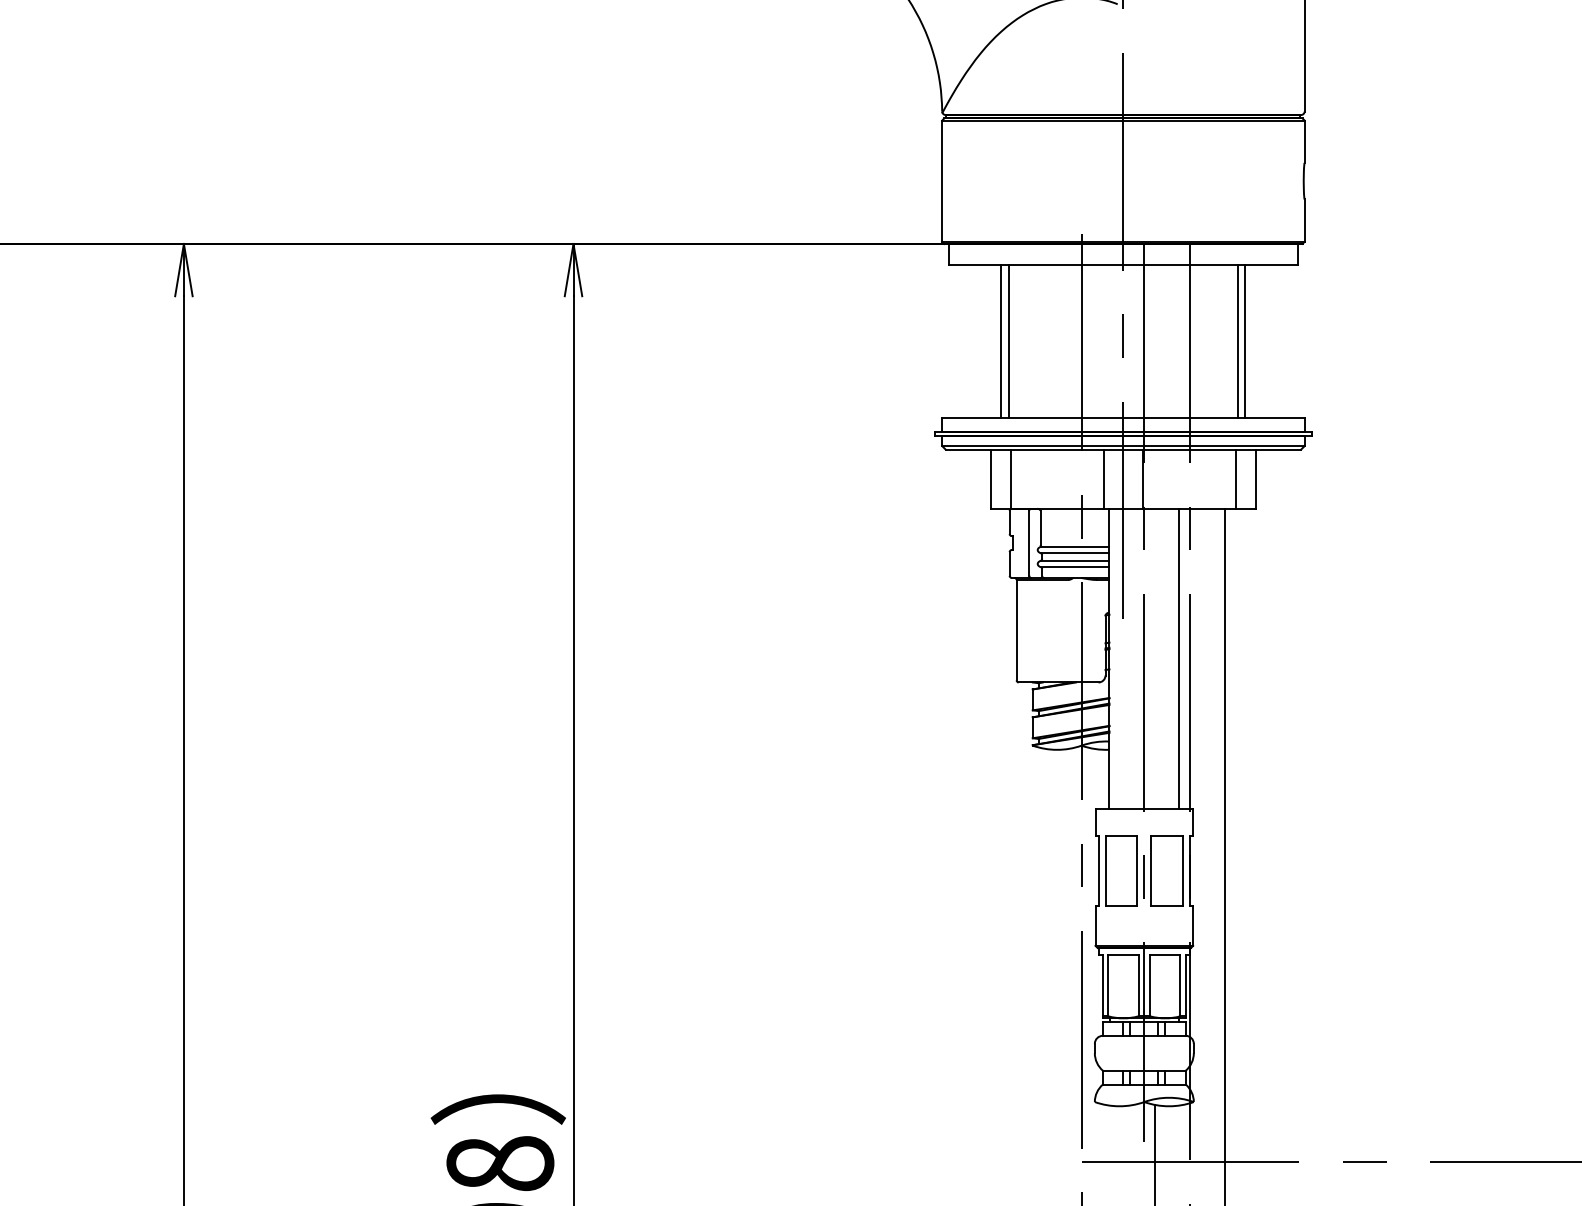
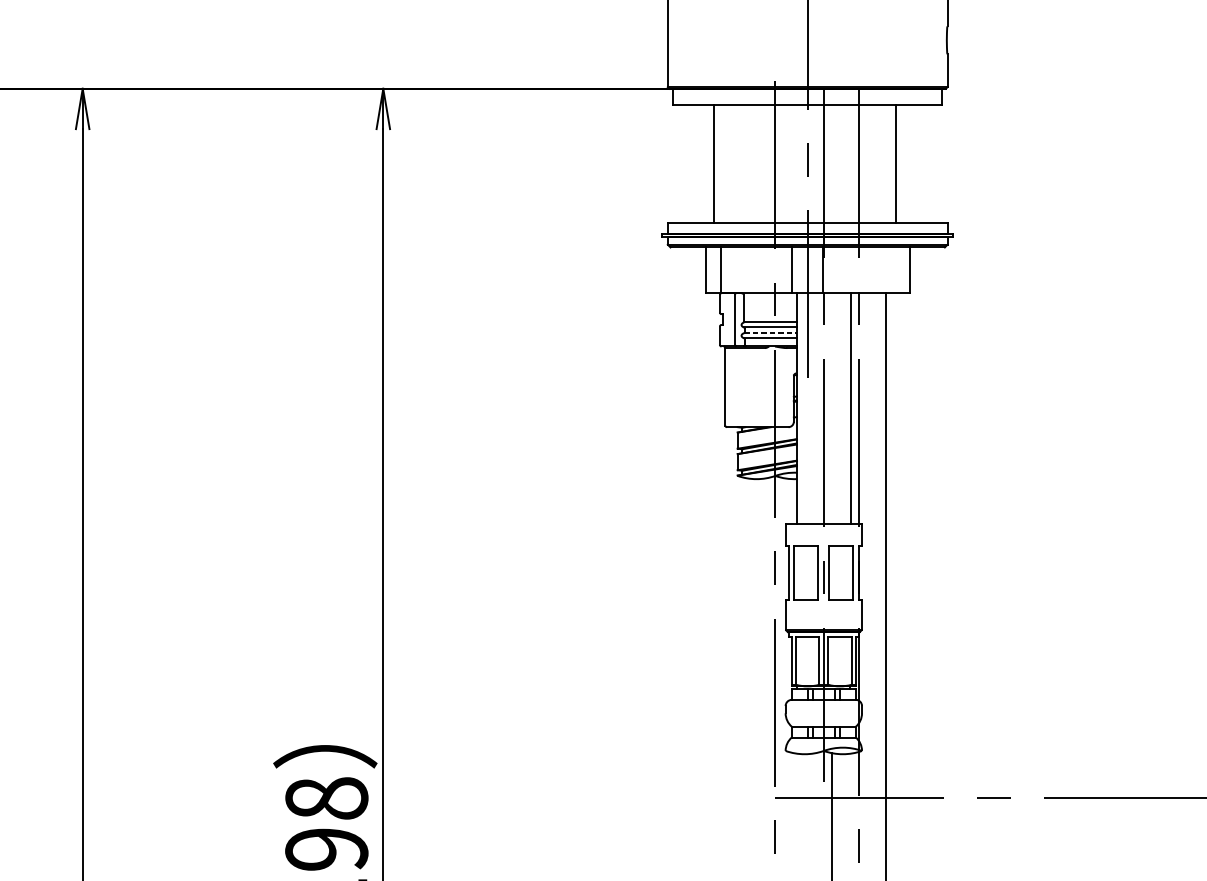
line: (1008, 341) -> (719, 164), removed
line: (1245, 341) -> (901, 164), removed
line: (1236, 478) -> (894, 269), removed
line: (1075, 560) -> (770, 333), solid -> dashed

